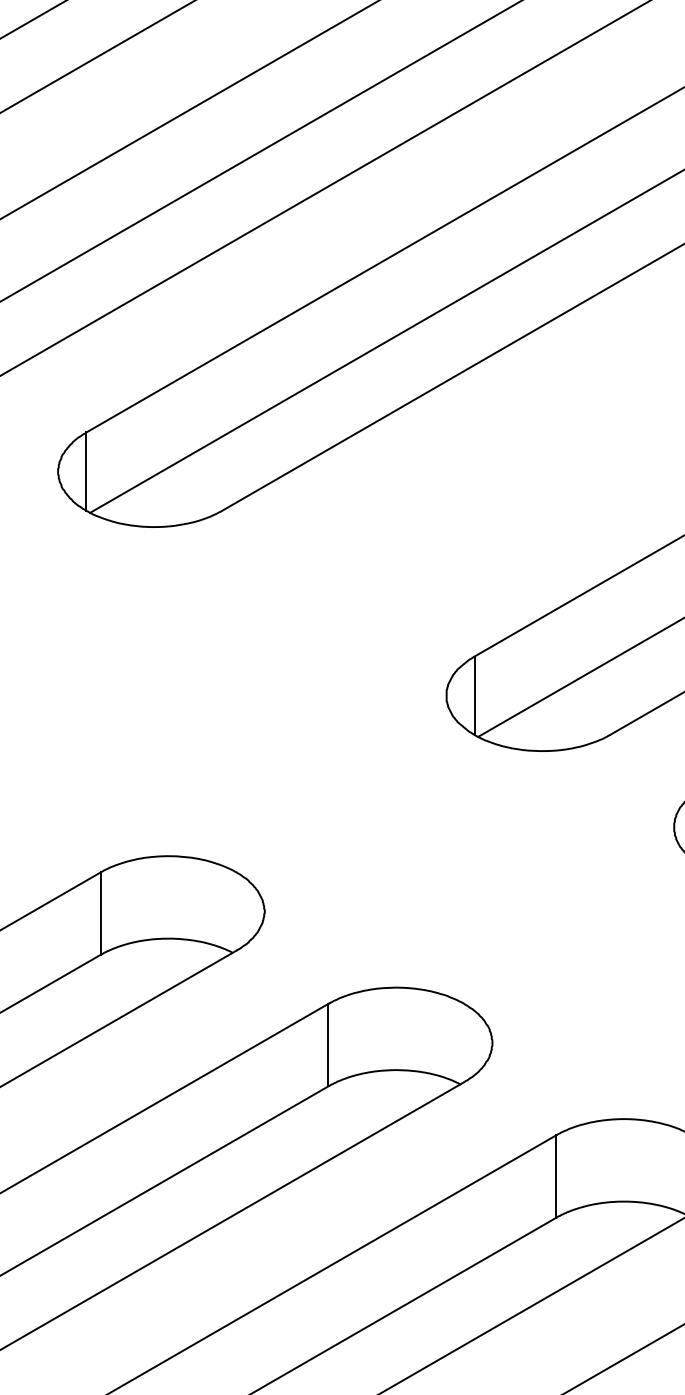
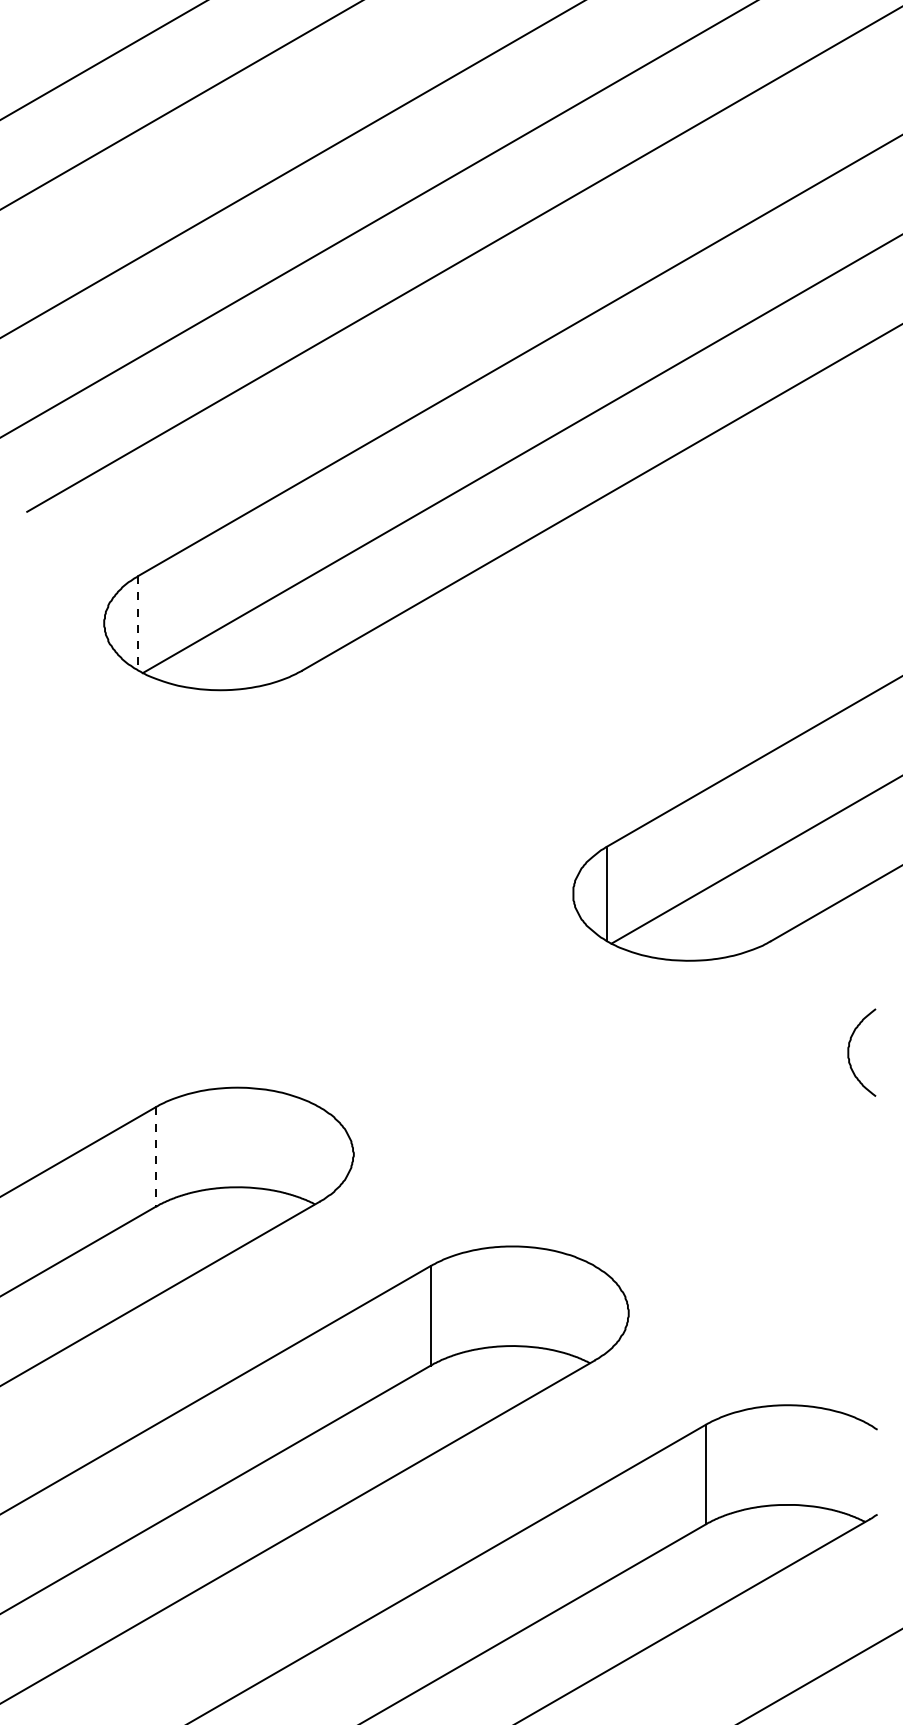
line: (86, 471) -> (138, 623), solid -> dashed
line: (100, 913) -> (155, 1157), solid -> dashed

